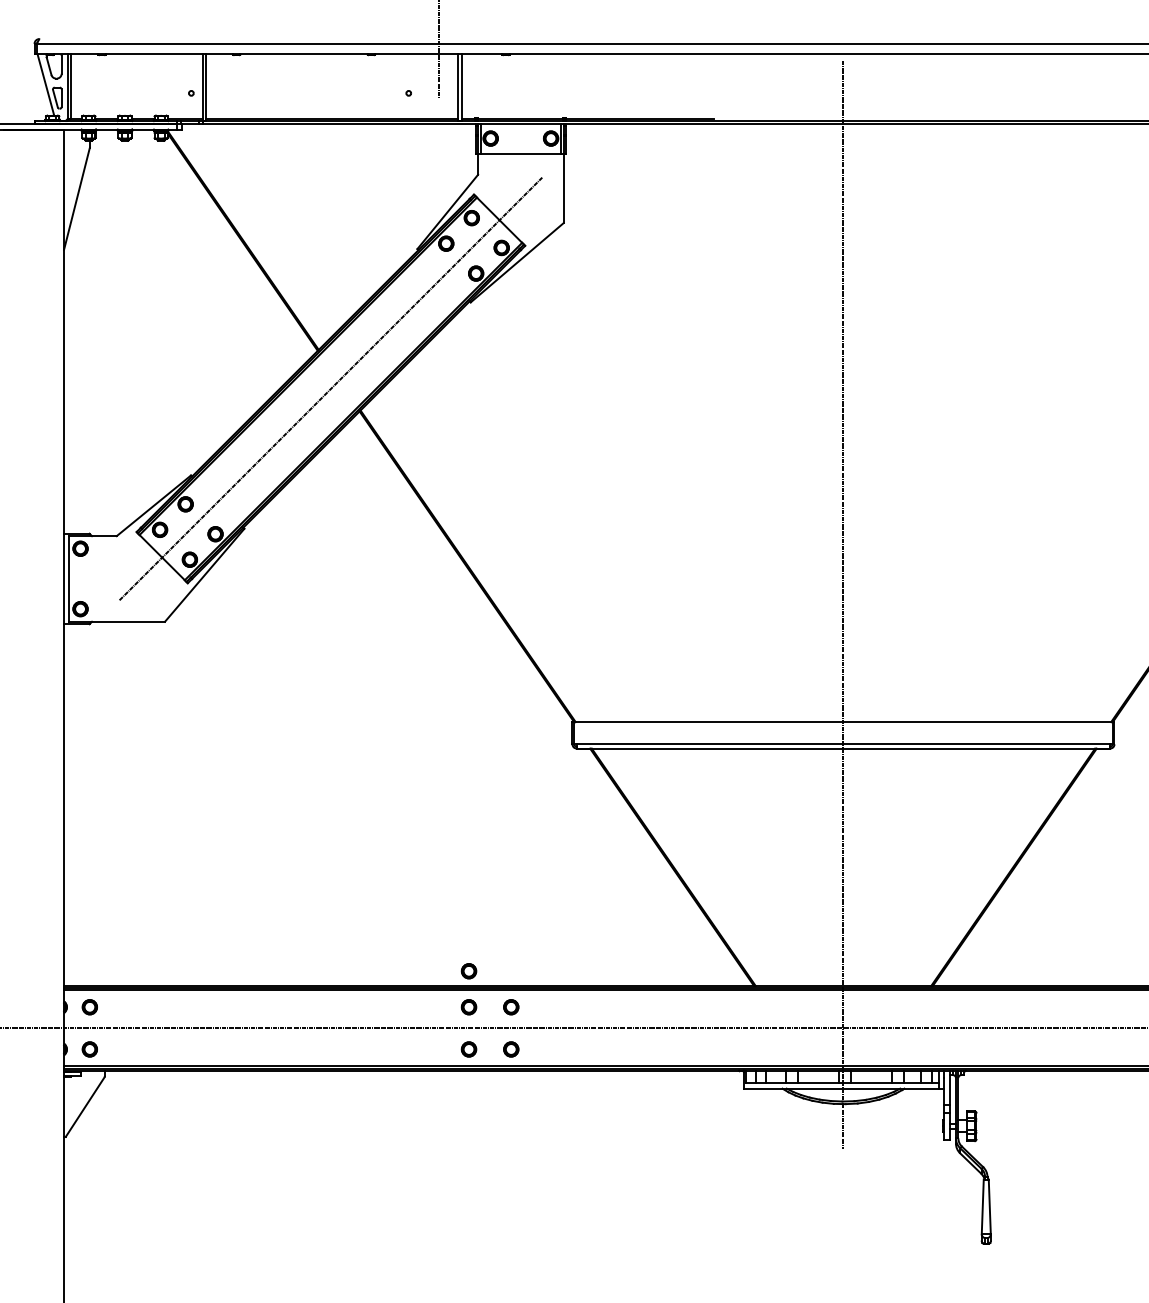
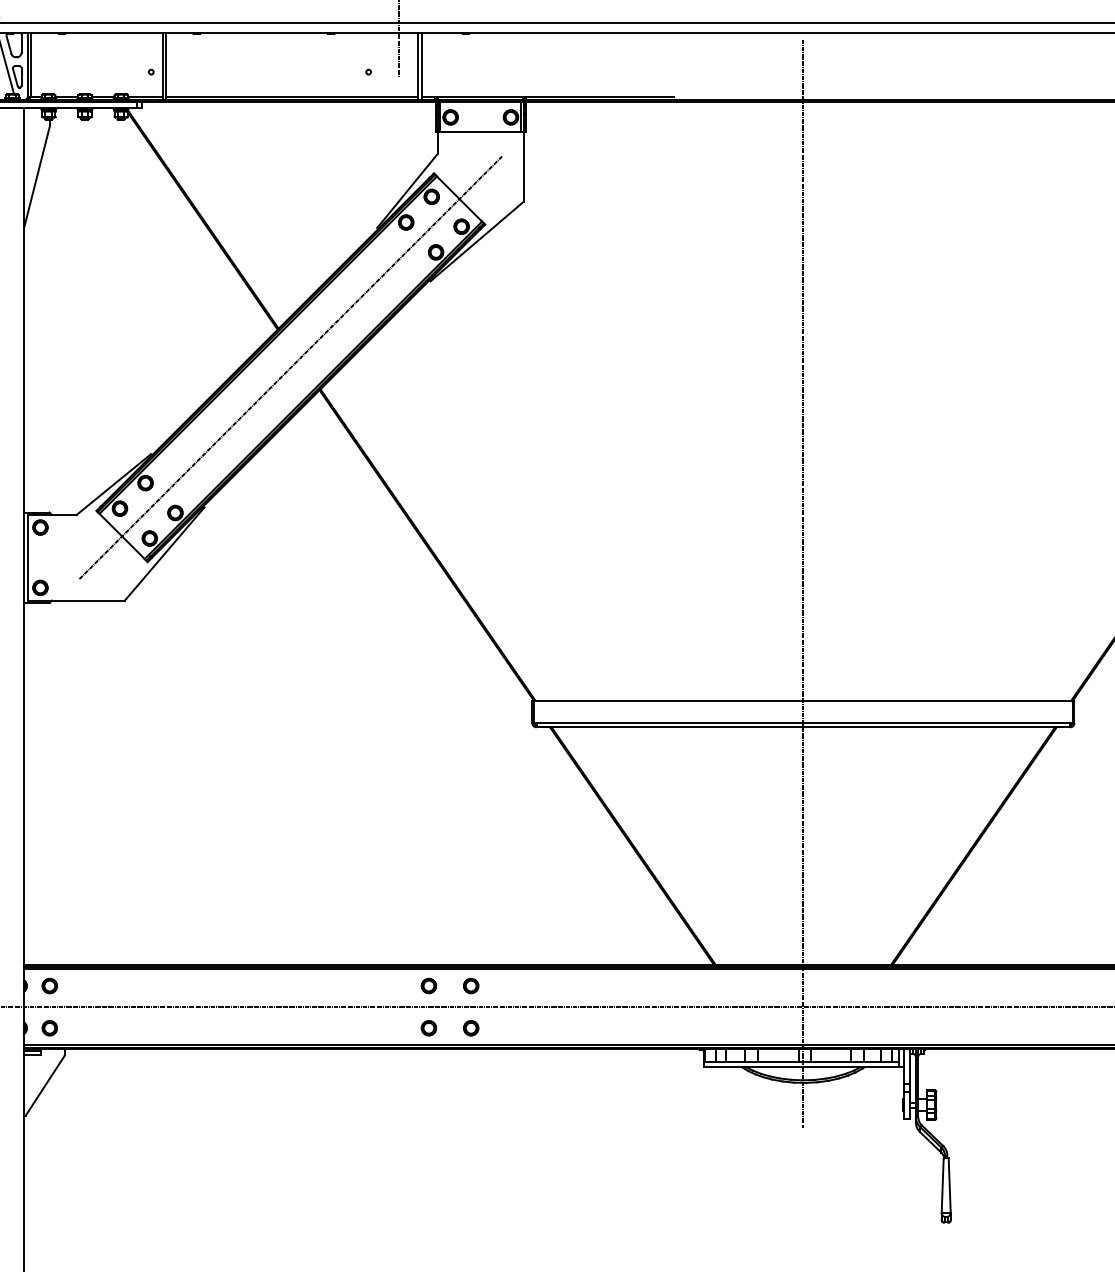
part: (468, 971) -> (428, 950), removed

